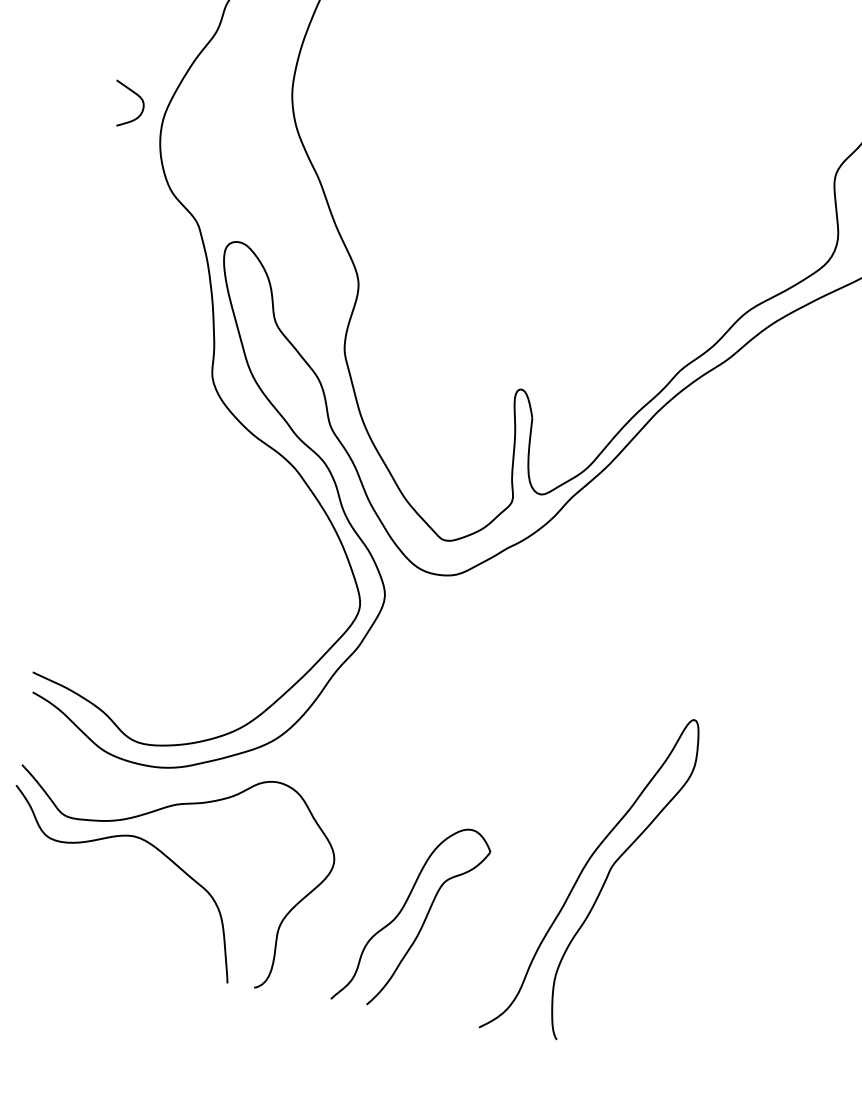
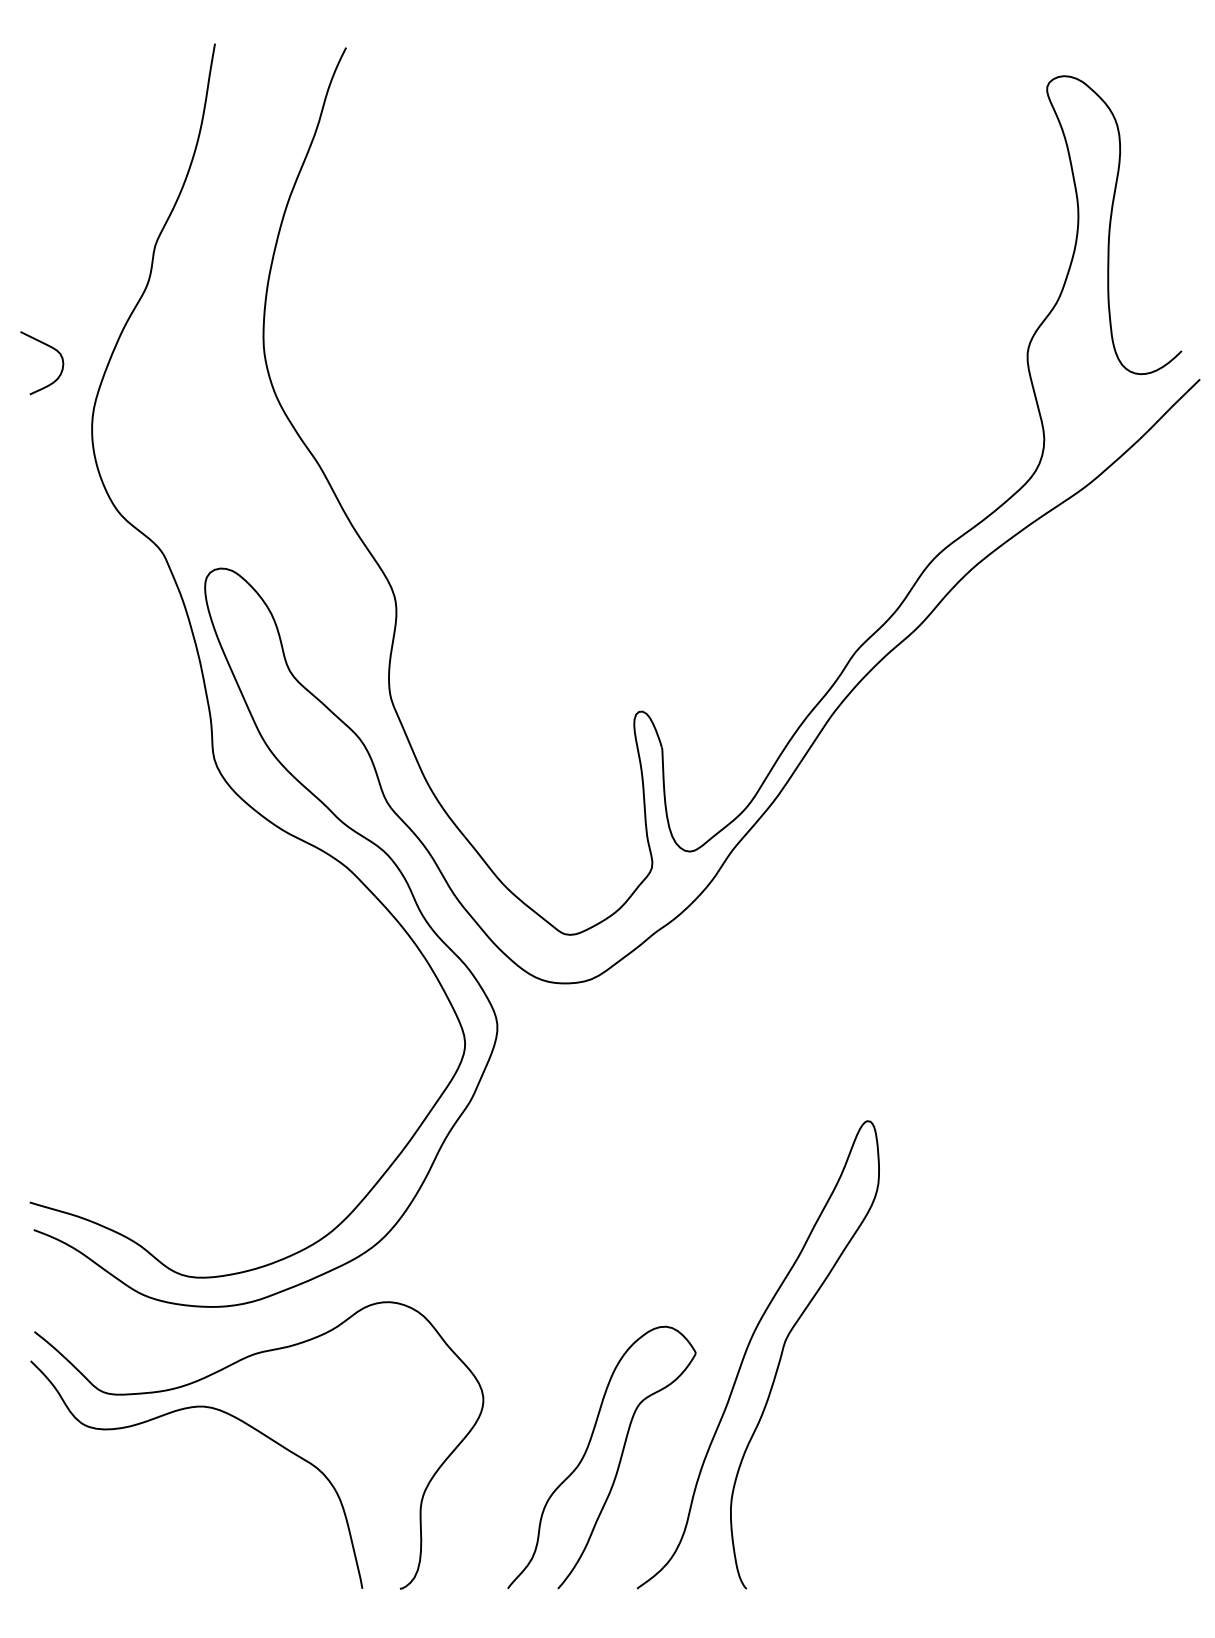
curve: (135, 94) -> (49, 347), moved
curve: (583, 870) -> (747, 1350), moved

